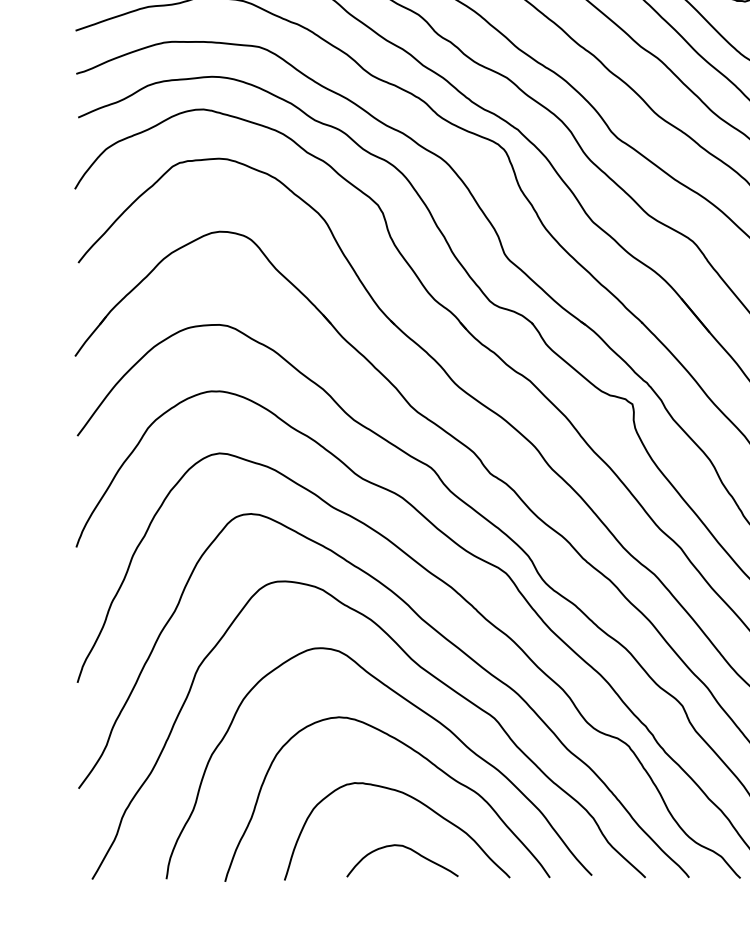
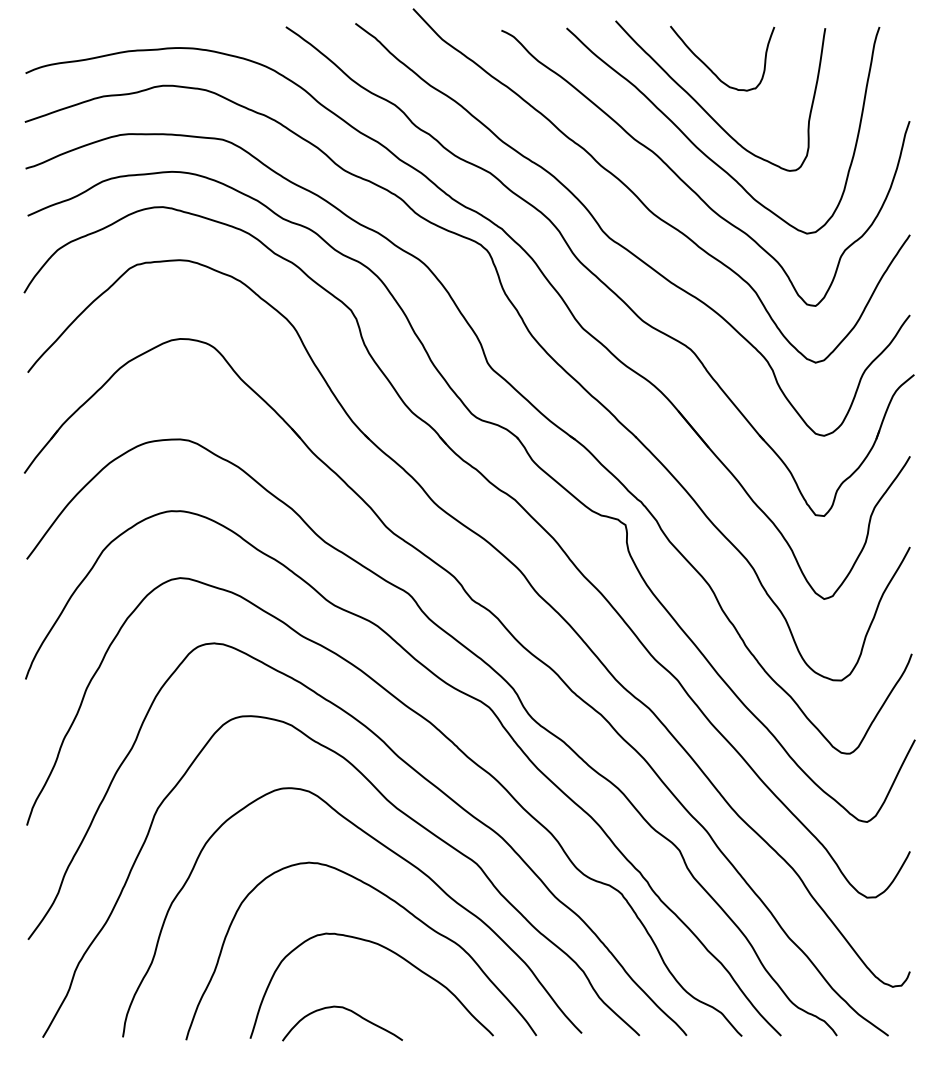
curve: (408, 849) -> (349, 1011), moved

